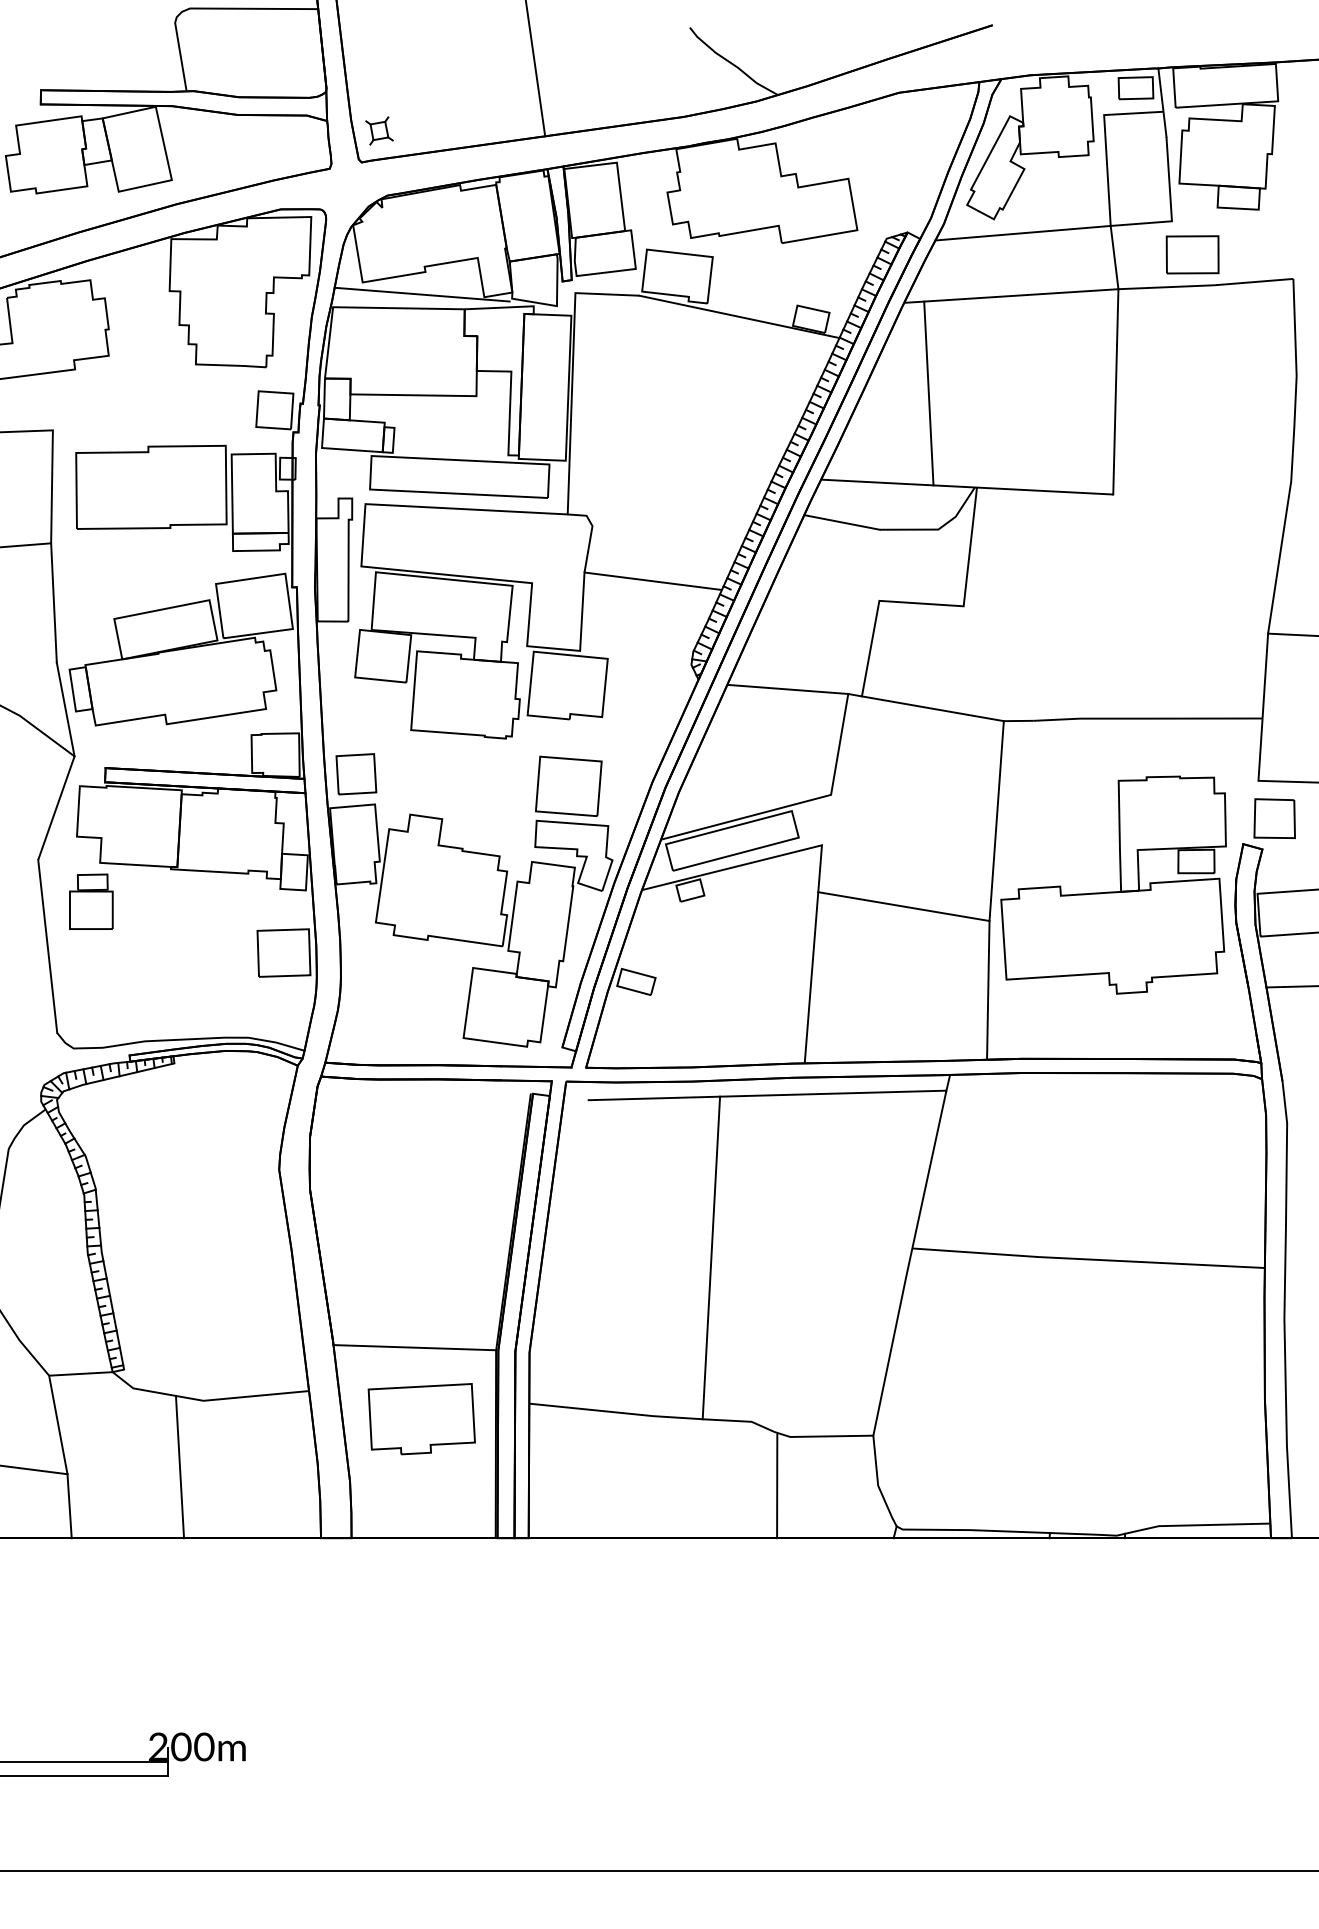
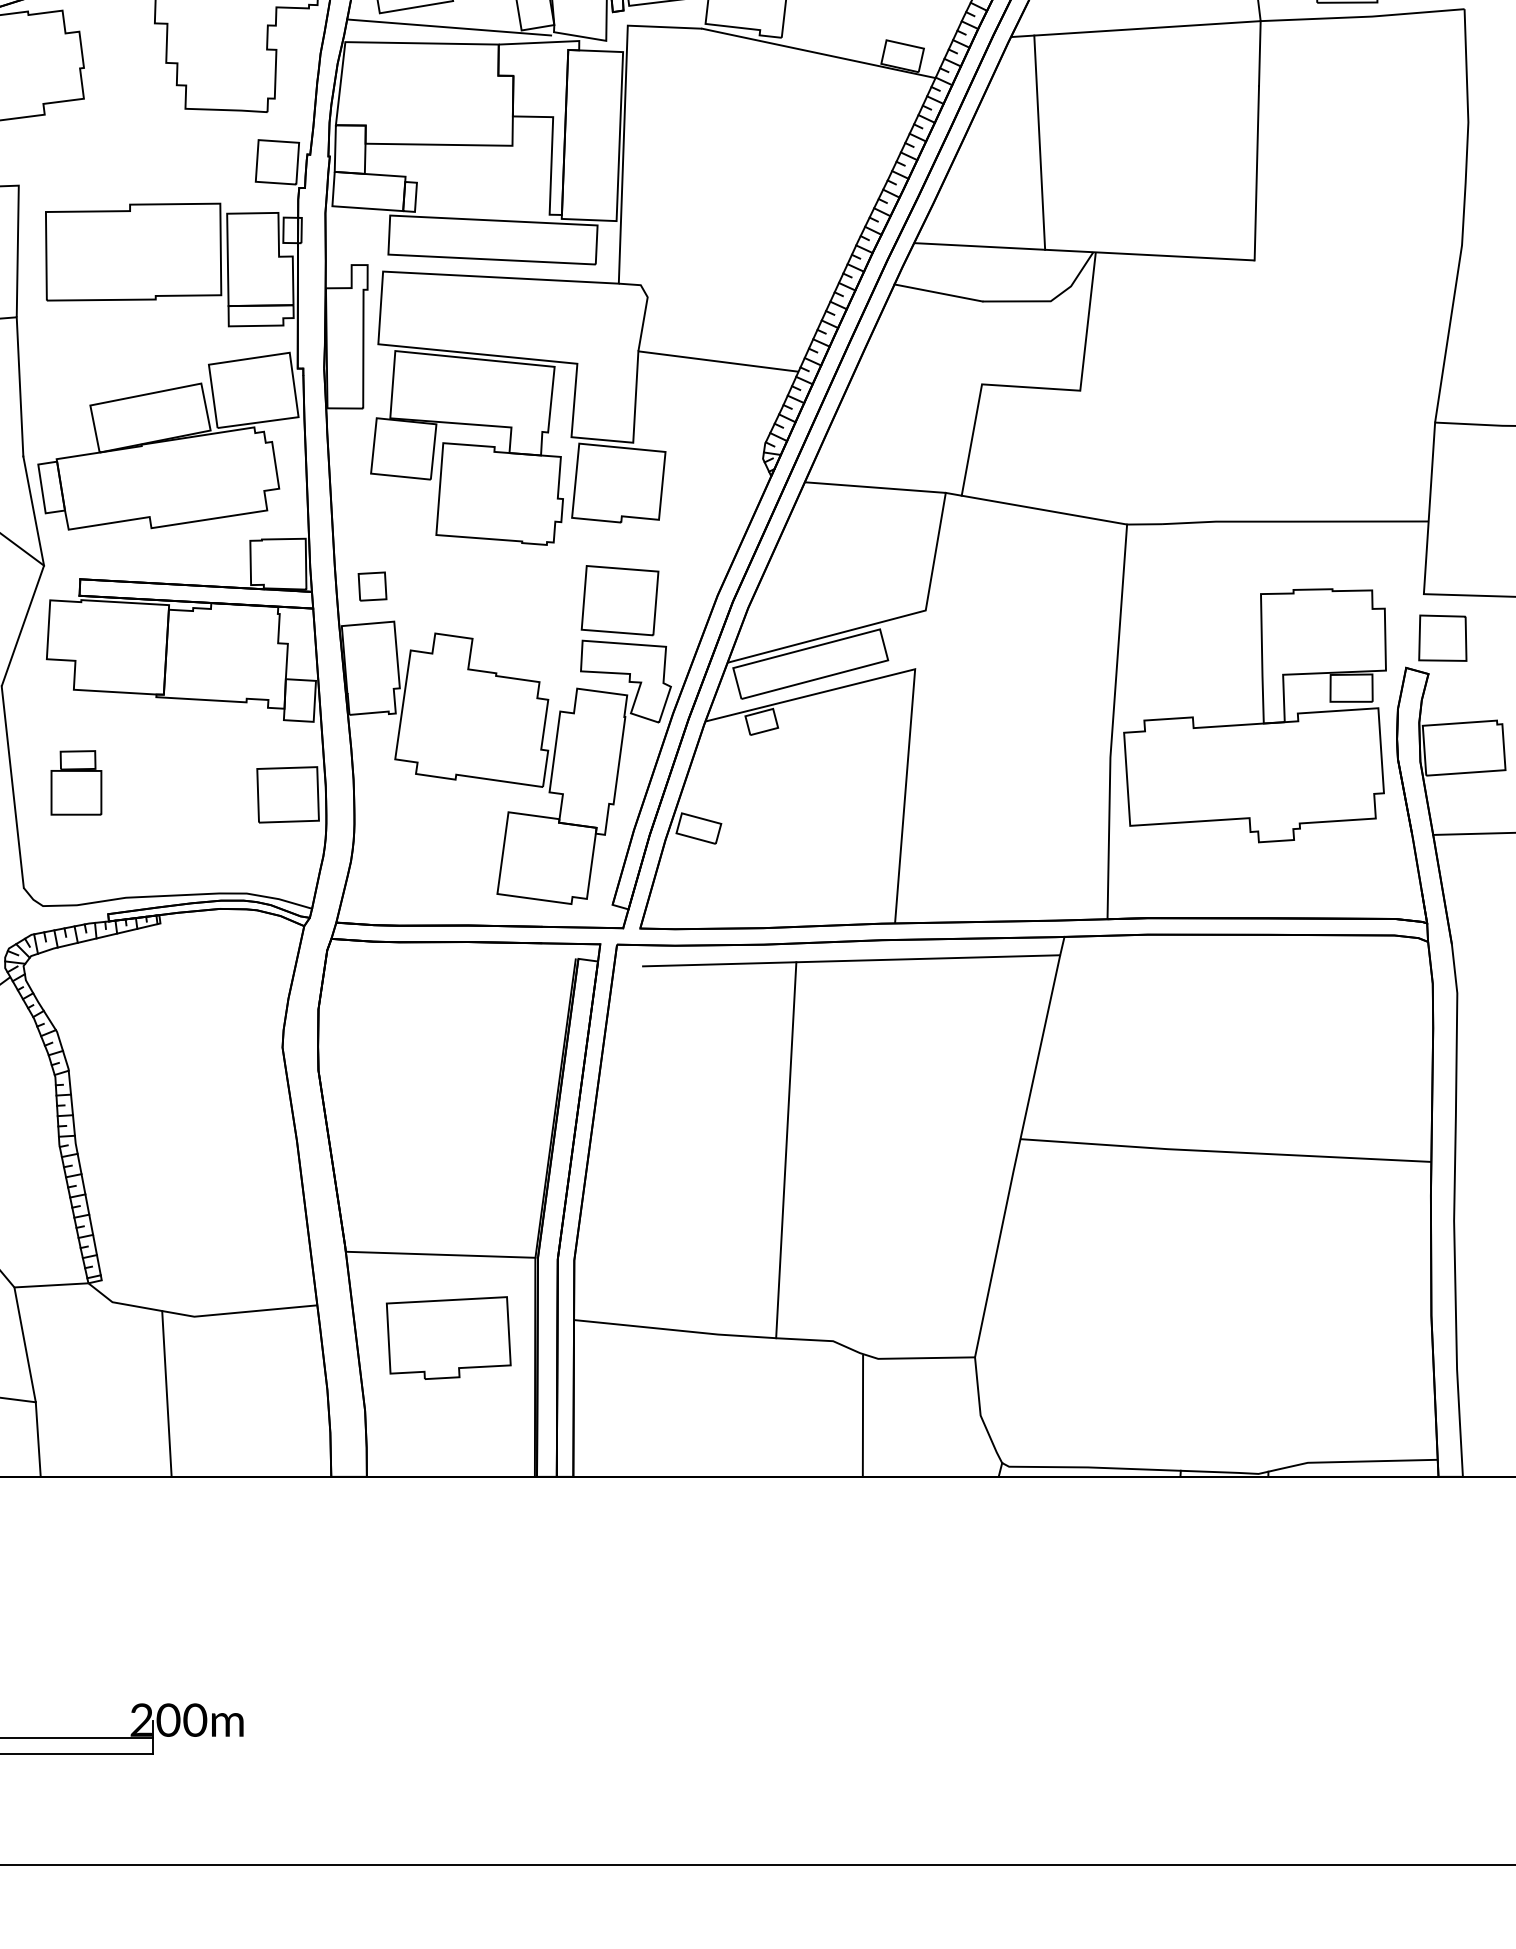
part: (356, 774) -> (372, 586), size x0.6
part: (91, 901) -> (76, 782), moved
line: (903, 906) -> (1010, 740), removed

